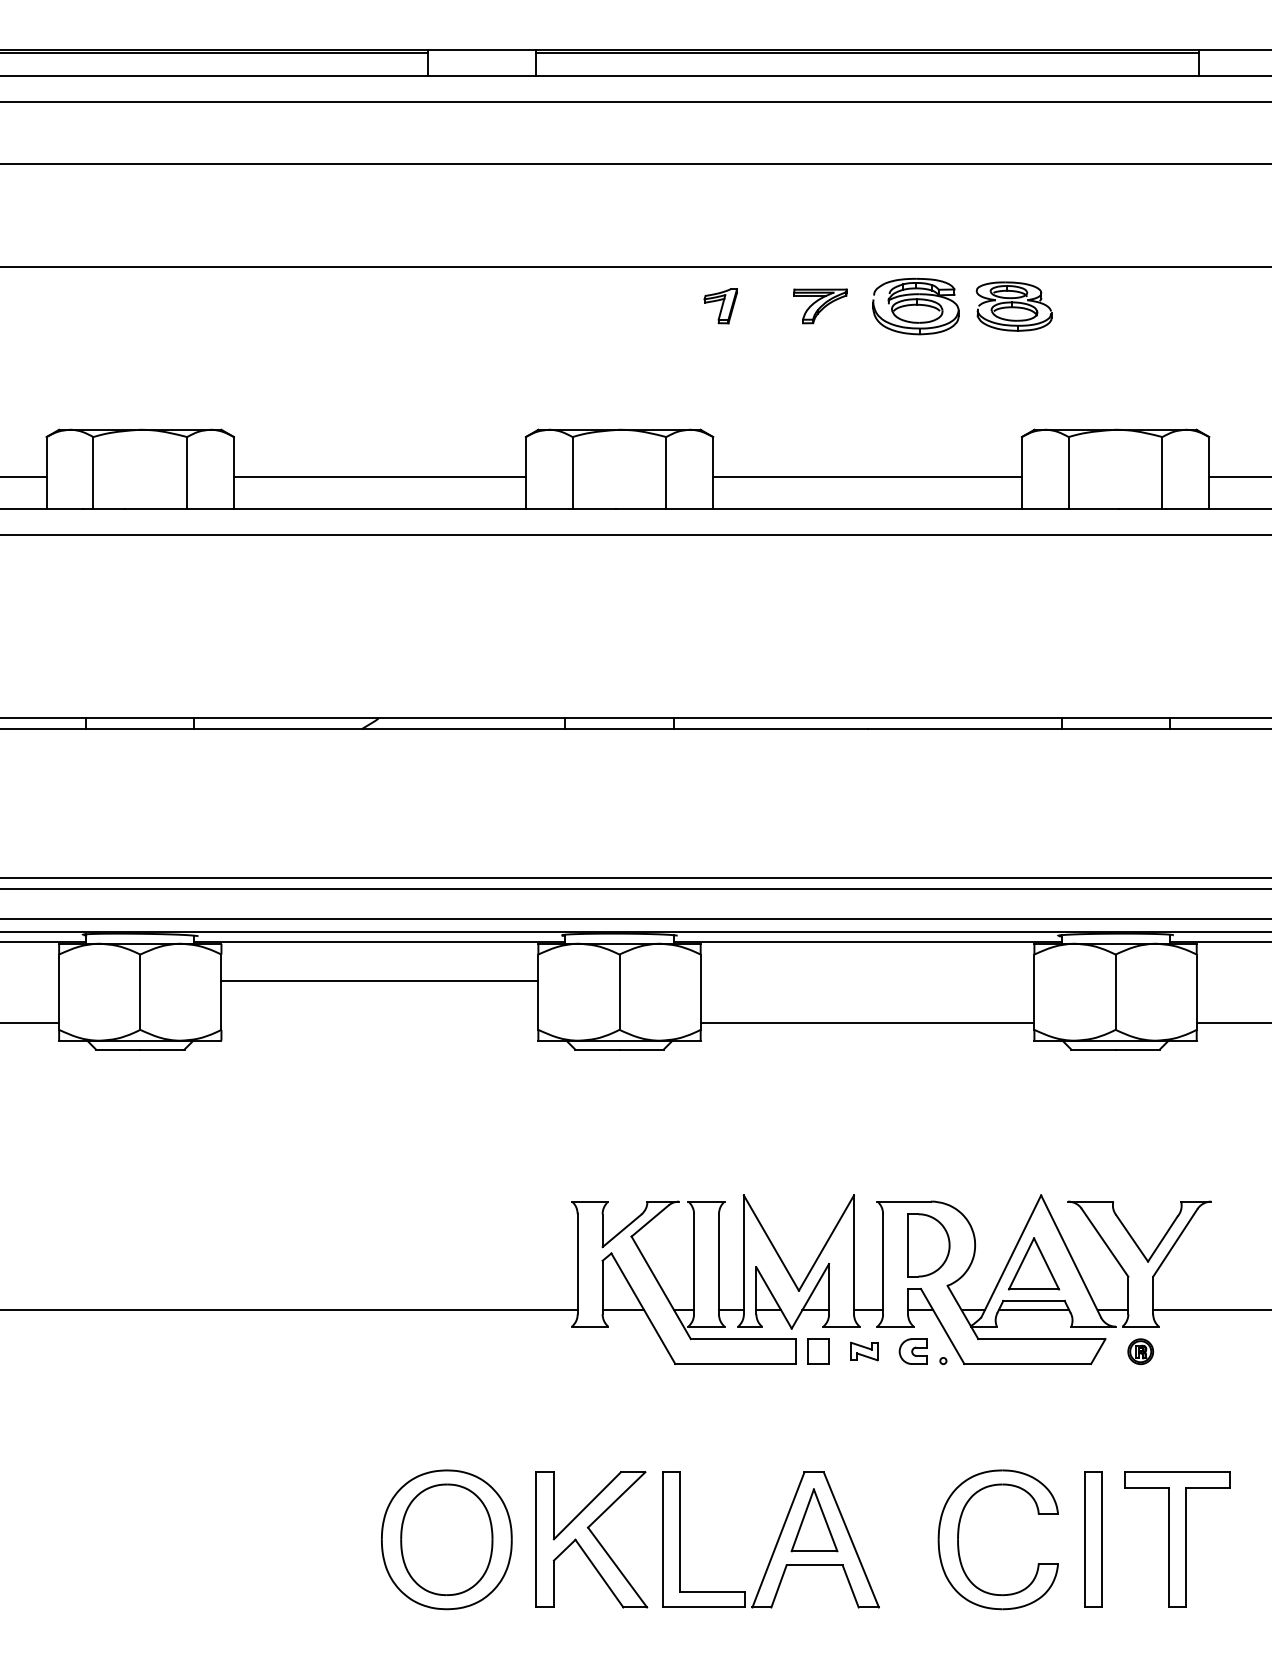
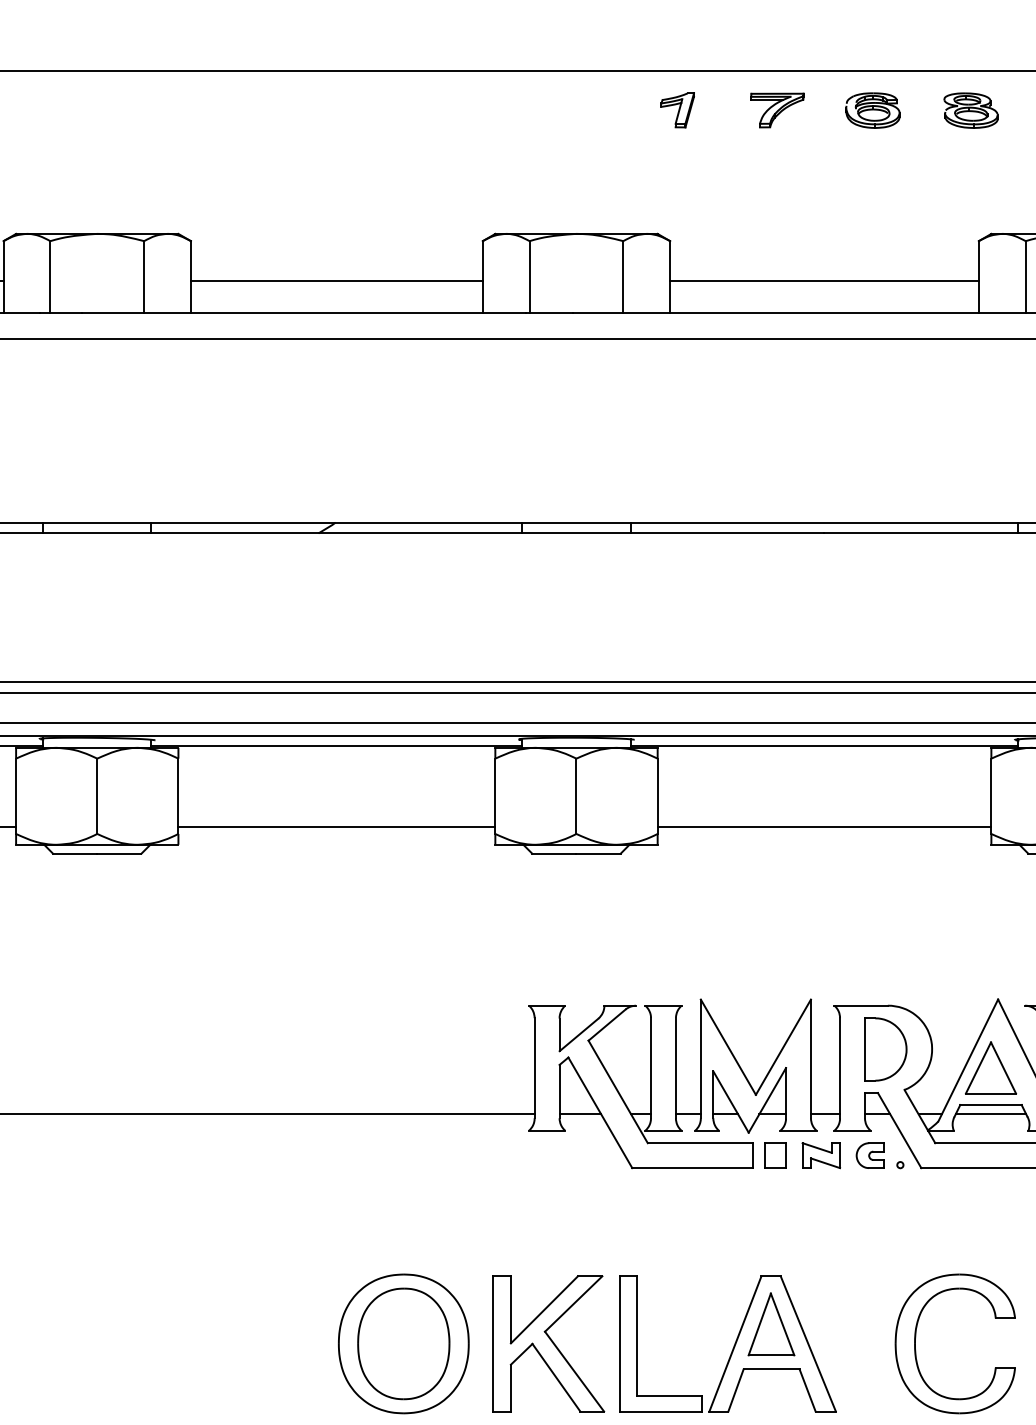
part: (915, 306) -> (872, 110), size x0.62
part: (1013, 306) -> (970, 110), size x0.71
line: (379, 980) -> (336, 826), moved
part: (864, 1351) -> (821, 1155), size x1.43

